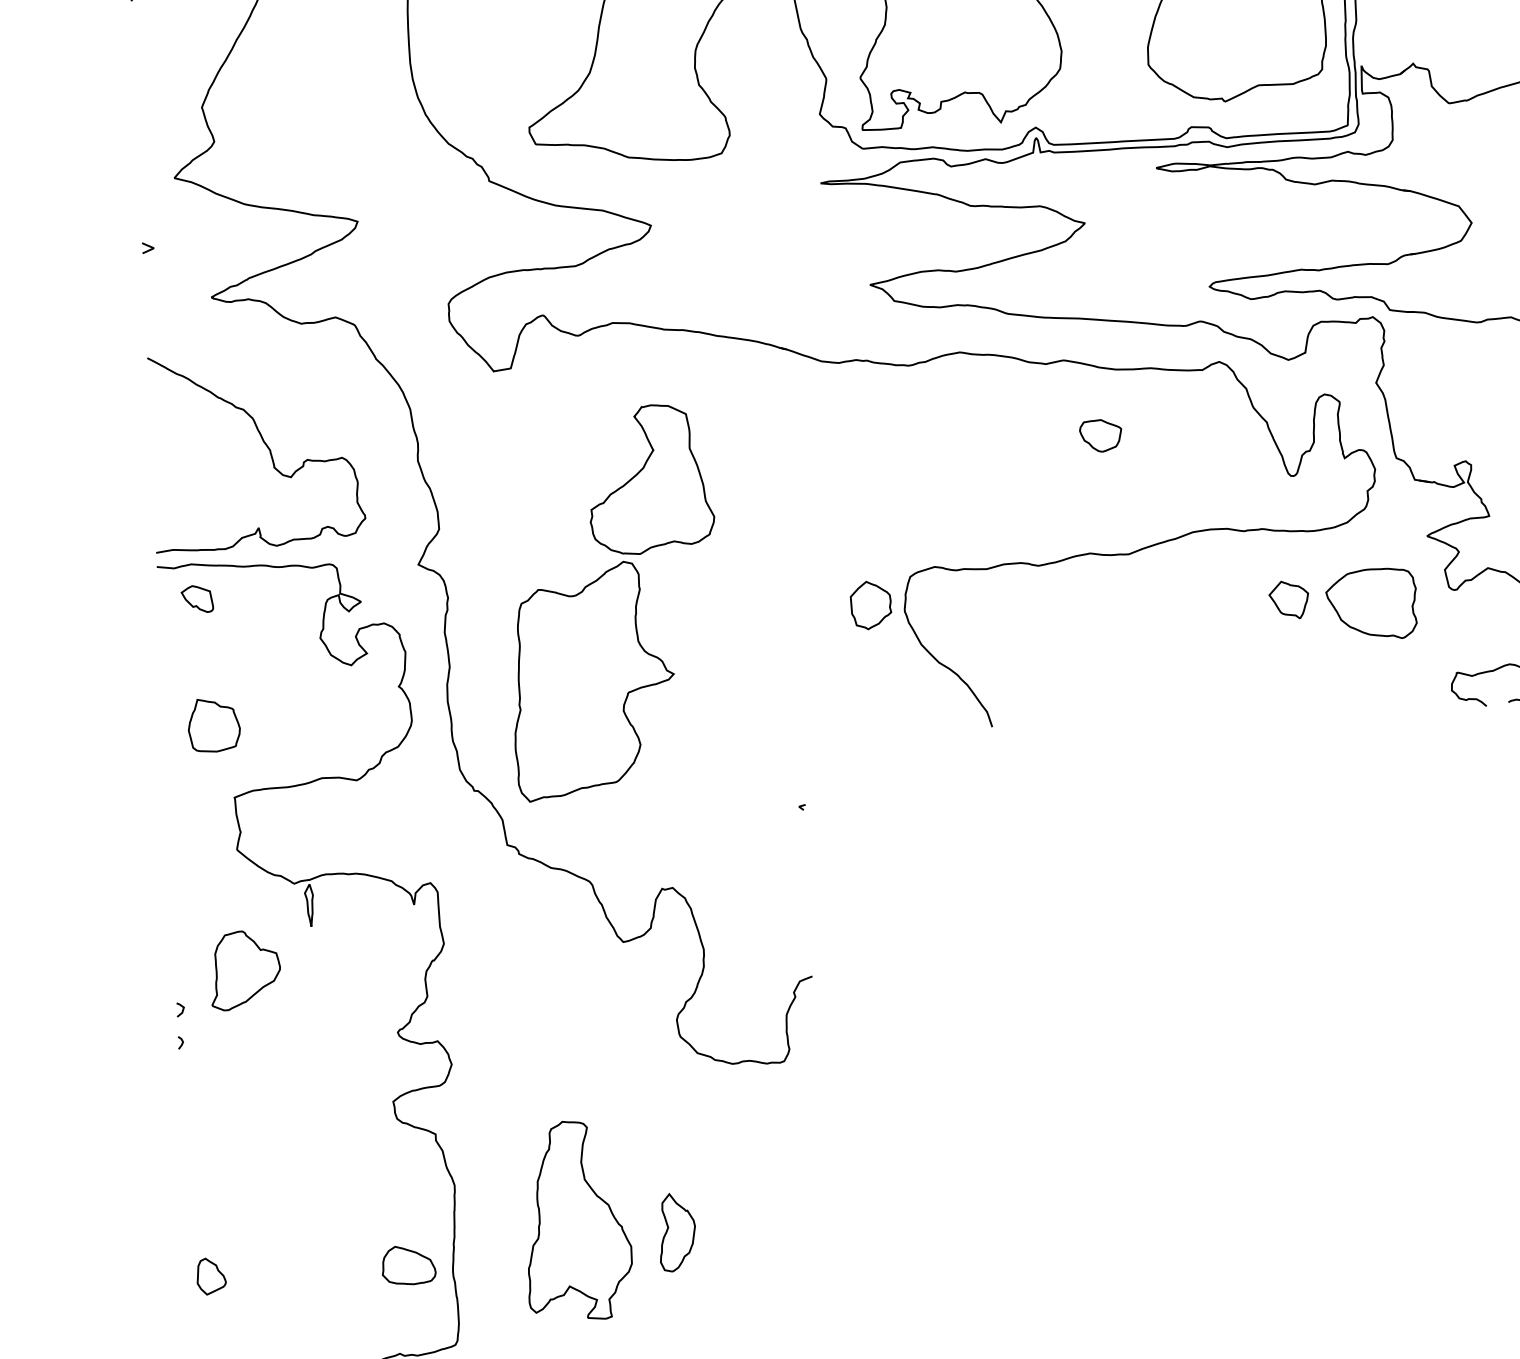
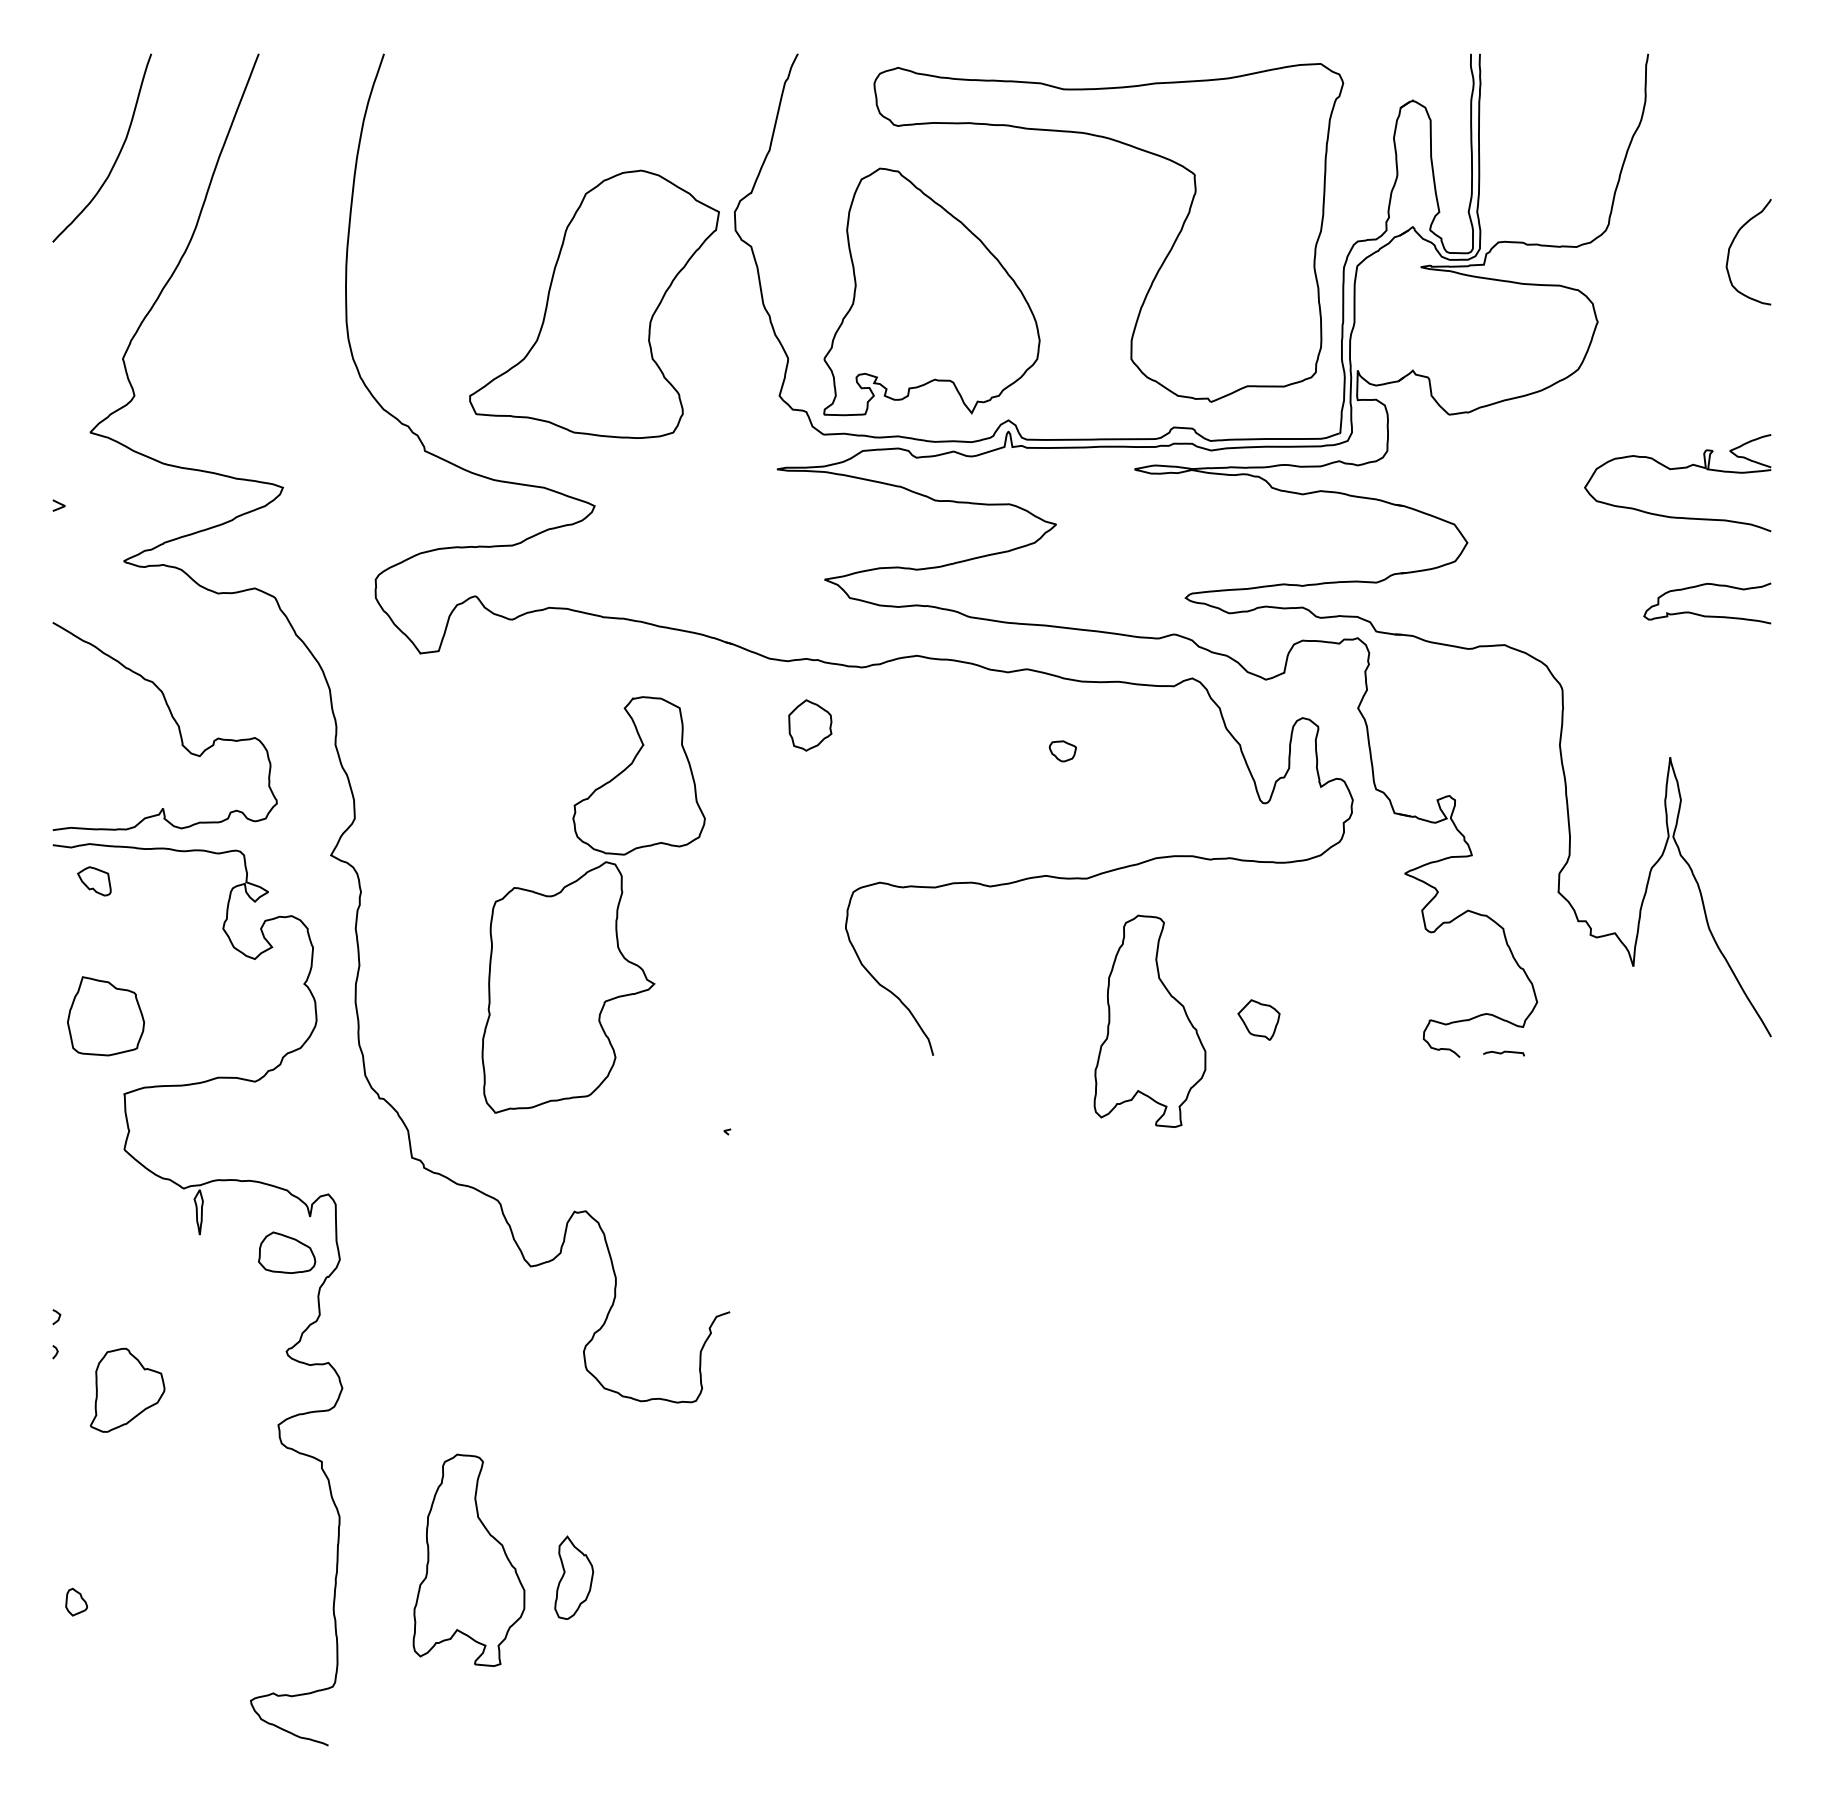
part: (1100, 436) -> (1062, 751), size x0.6
part: (1288, 599) -> (1258, 1019), moved
part: (613, 602) -> (593, 904), moved
part: (1371, 604) -> (1342, 943), removed
part: (871, 605) -> (810, 725), moved
part: (1193, 684) -> (1149, 1020), added
part: (214, 725) -> (106, 1016), size x1.4
part: (245, 969) -> (127, 1389), moved
part: (409, 1265) -> (287, 1252), moved
part: (211, 1276) -> (76, 1602), size x0.7

